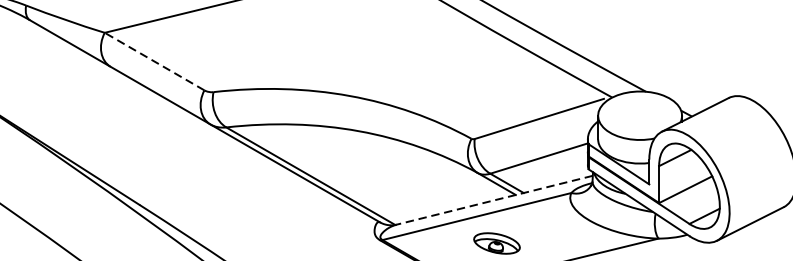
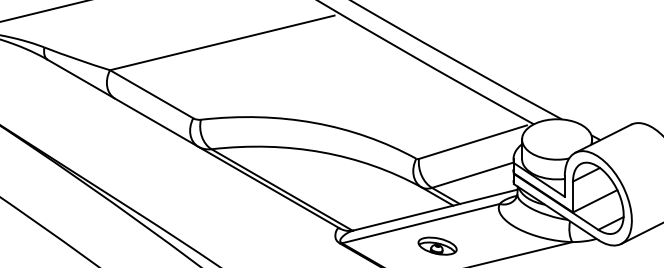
line: (154, 61) -> (151, 94), dashed -> solid
line: (494, 200) -> (435, 210), dashed -> solid

